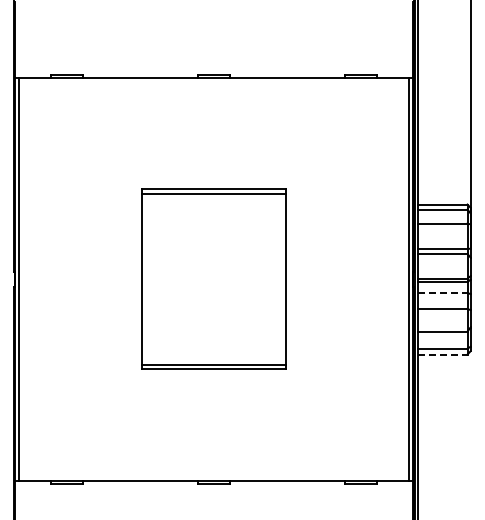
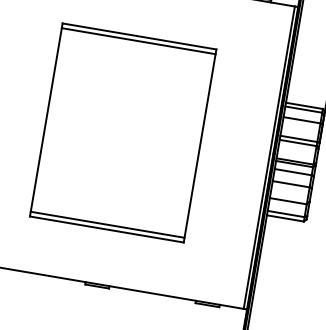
part: (213, 279) -> (122, 133), size x1.43
line: (442, 292) -> (293, 171), dashed -> solid
line: (442, 354) -> (285, 218), dashed -> solid

